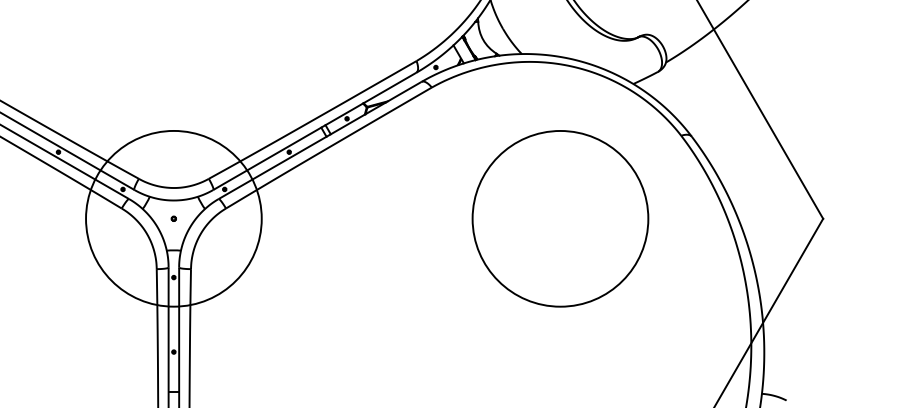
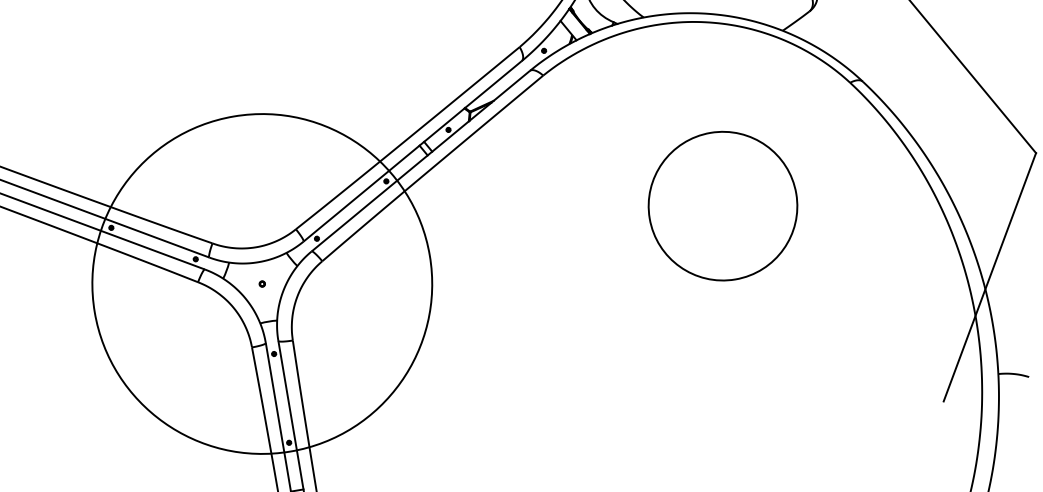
circle: (173, 218) -> (261, 283), size x1.6
circle: (560, 218) -> (722, 205), size x0.7

